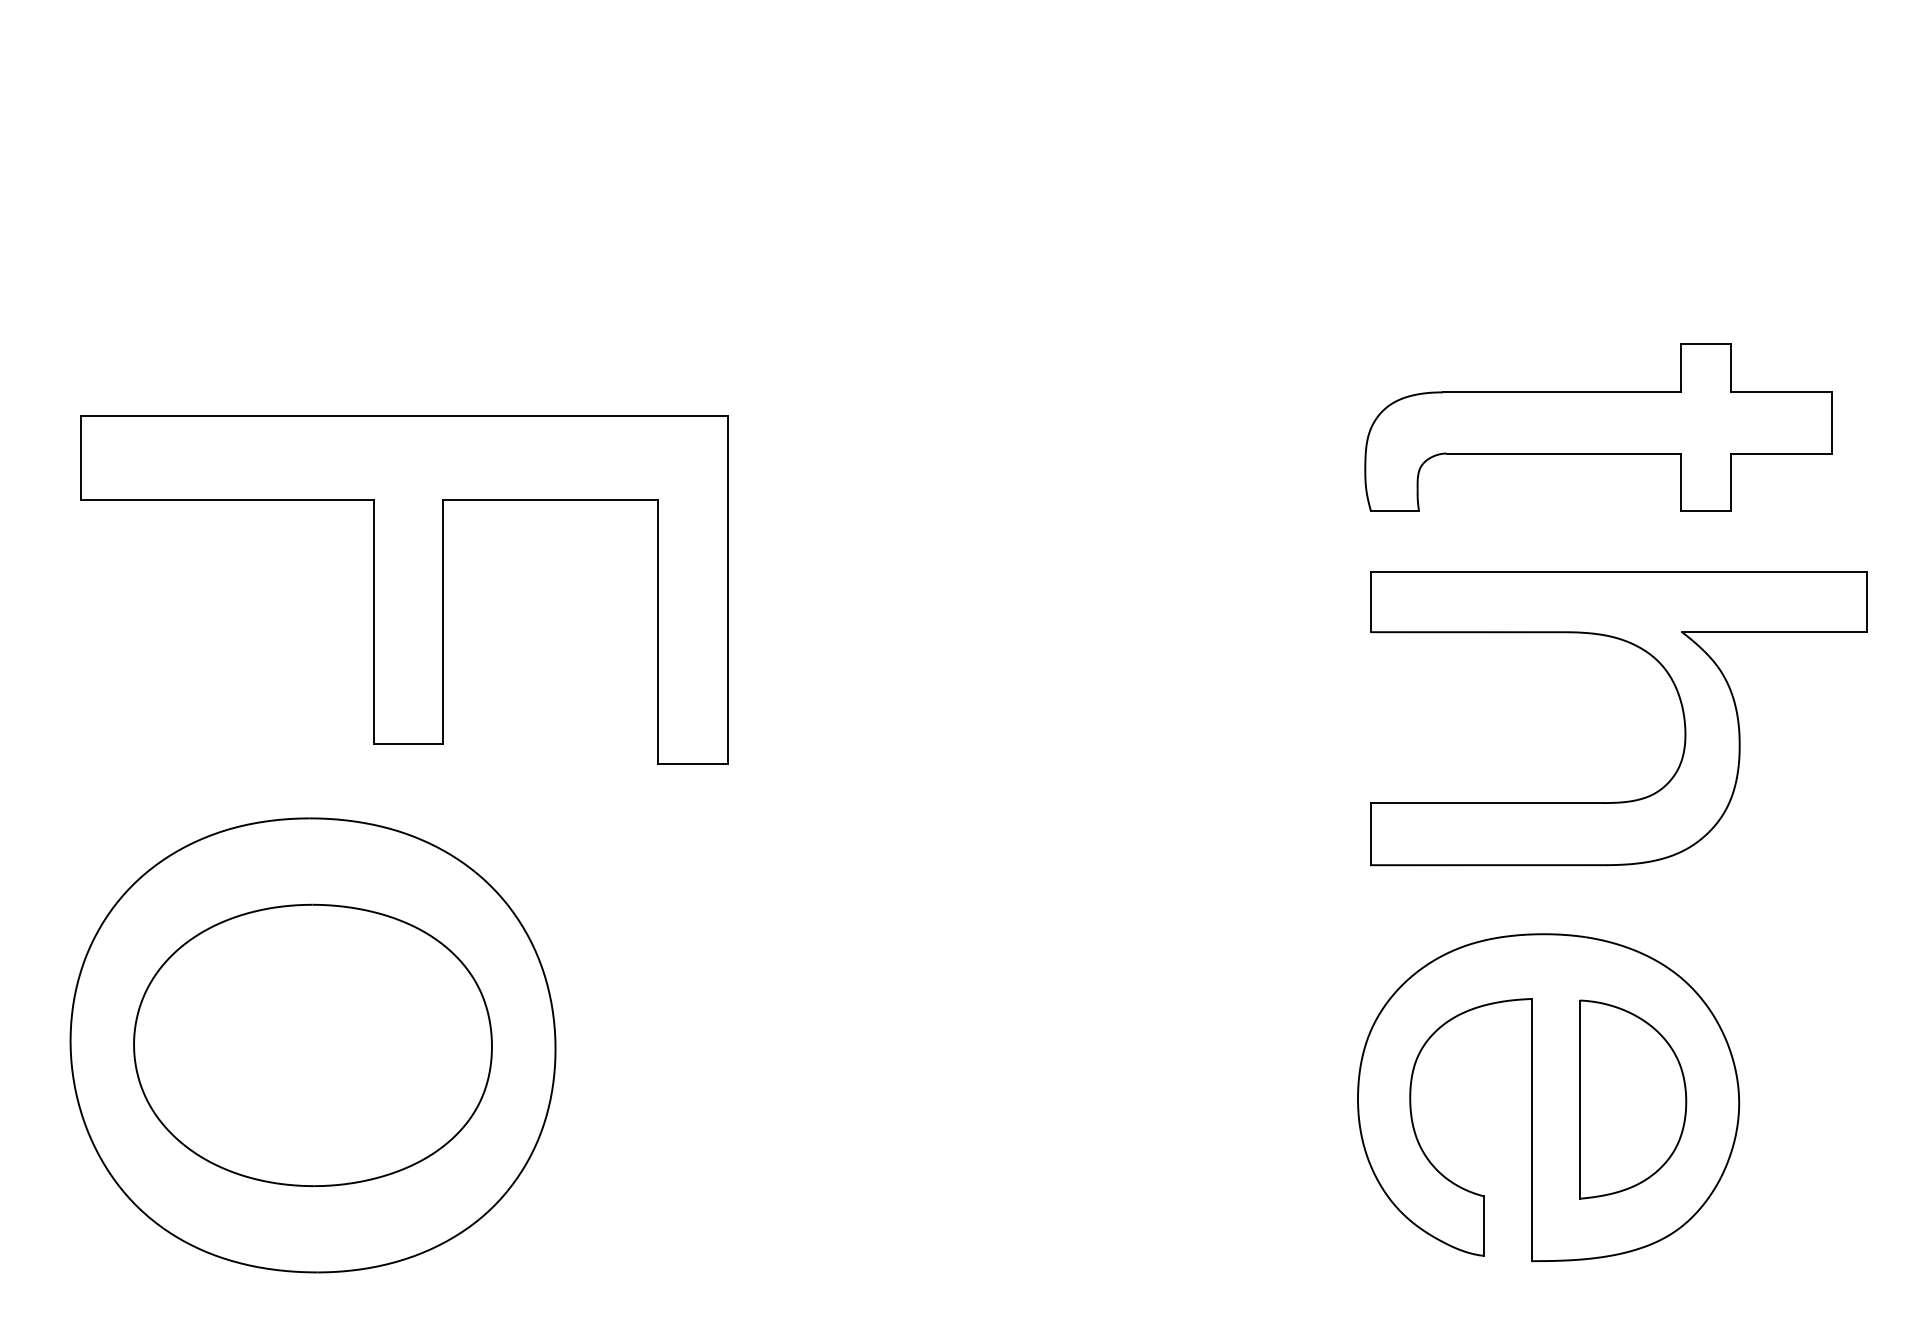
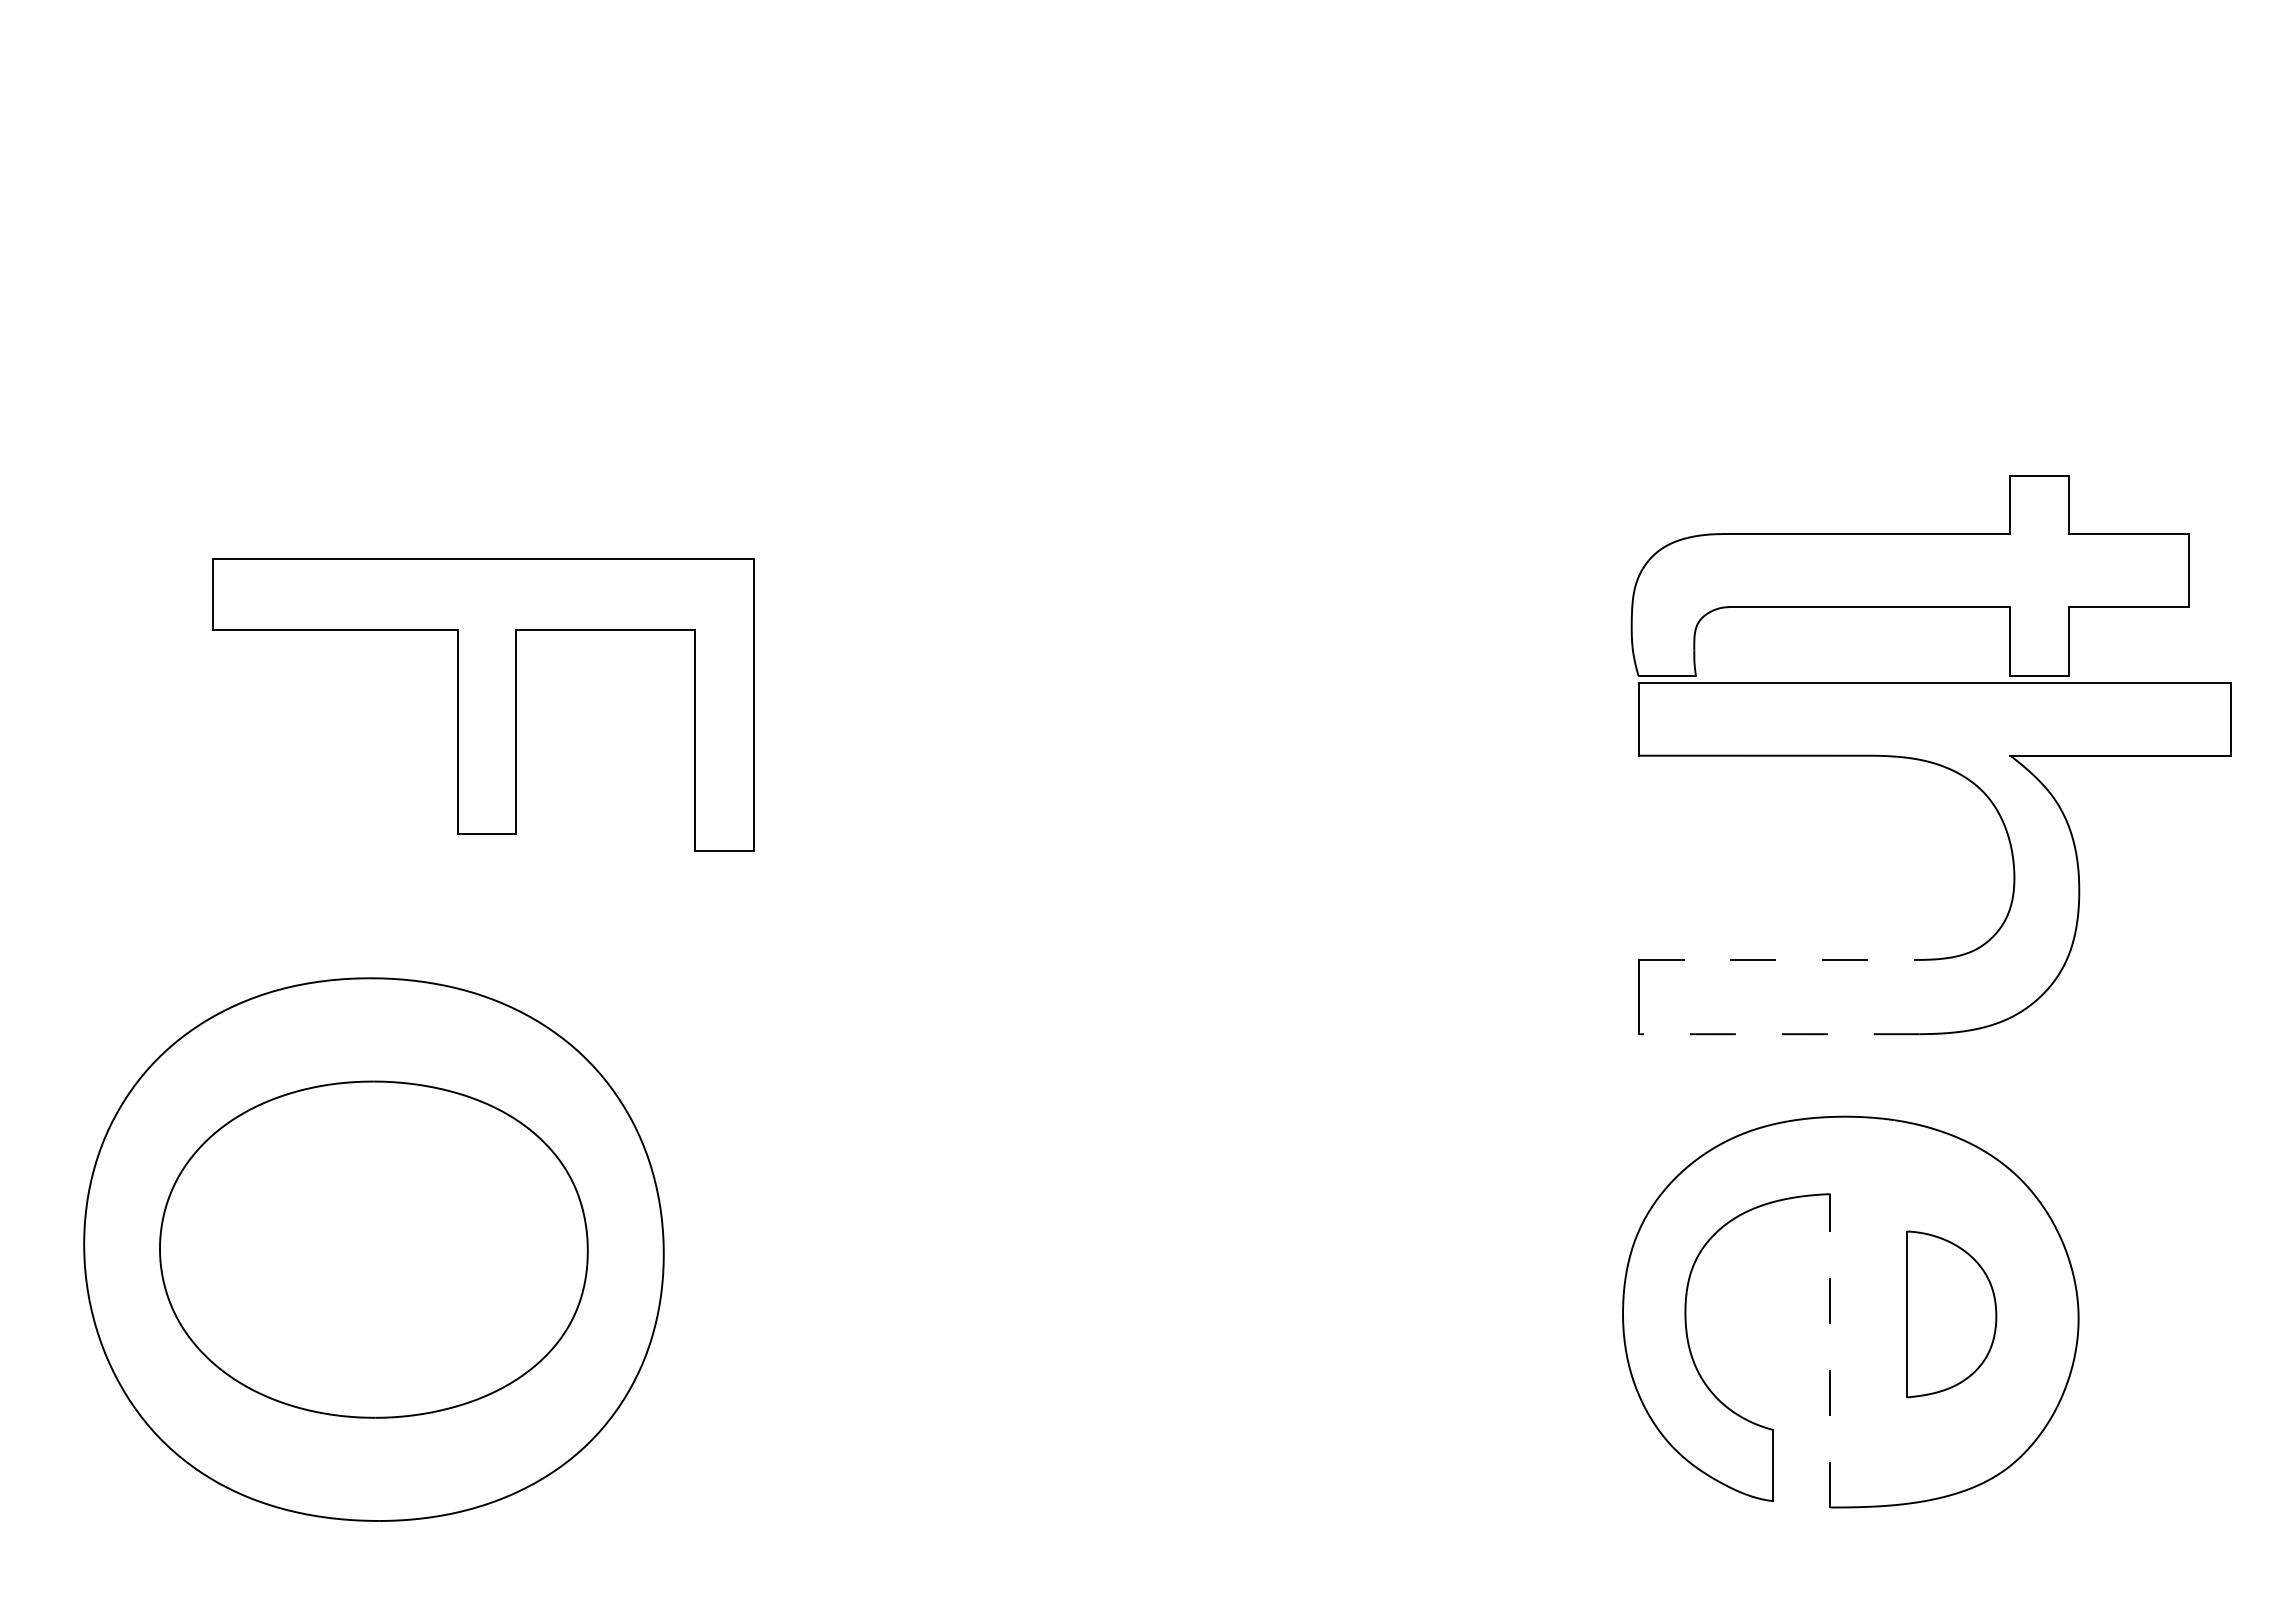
part: (1597, 427) -> (1909, 575), moved
part: (404, 589) -> (483, 704), size x0.7
line: (1488, 802) -> (1778, 959), solid -> dashed
line: (1488, 865) -> (1779, 1034), solid -> dashed
part: (1632, 1099) -> (1951, 1314), size x0.7
line: (1531, 1129) -> (1830, 1350), solid -> dashed

